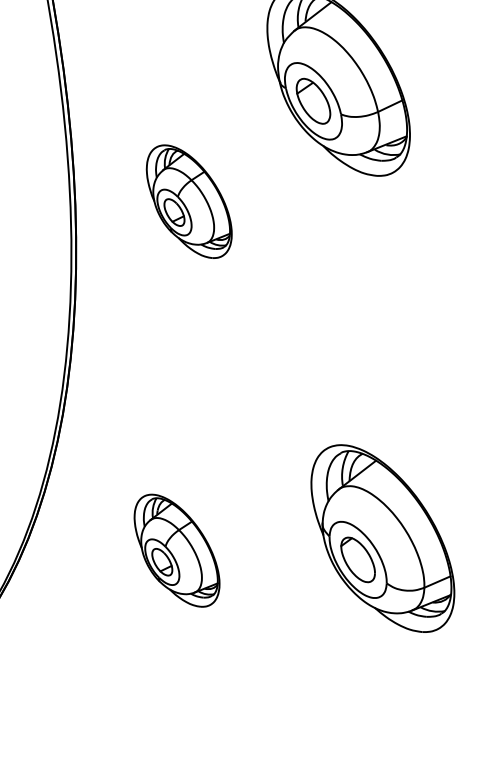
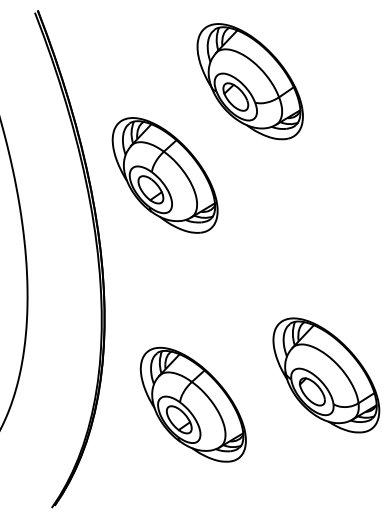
part: (188, 201) -> (164, 175), size x1.67
part: (176, 550) -> (192, 404), size x1.67

